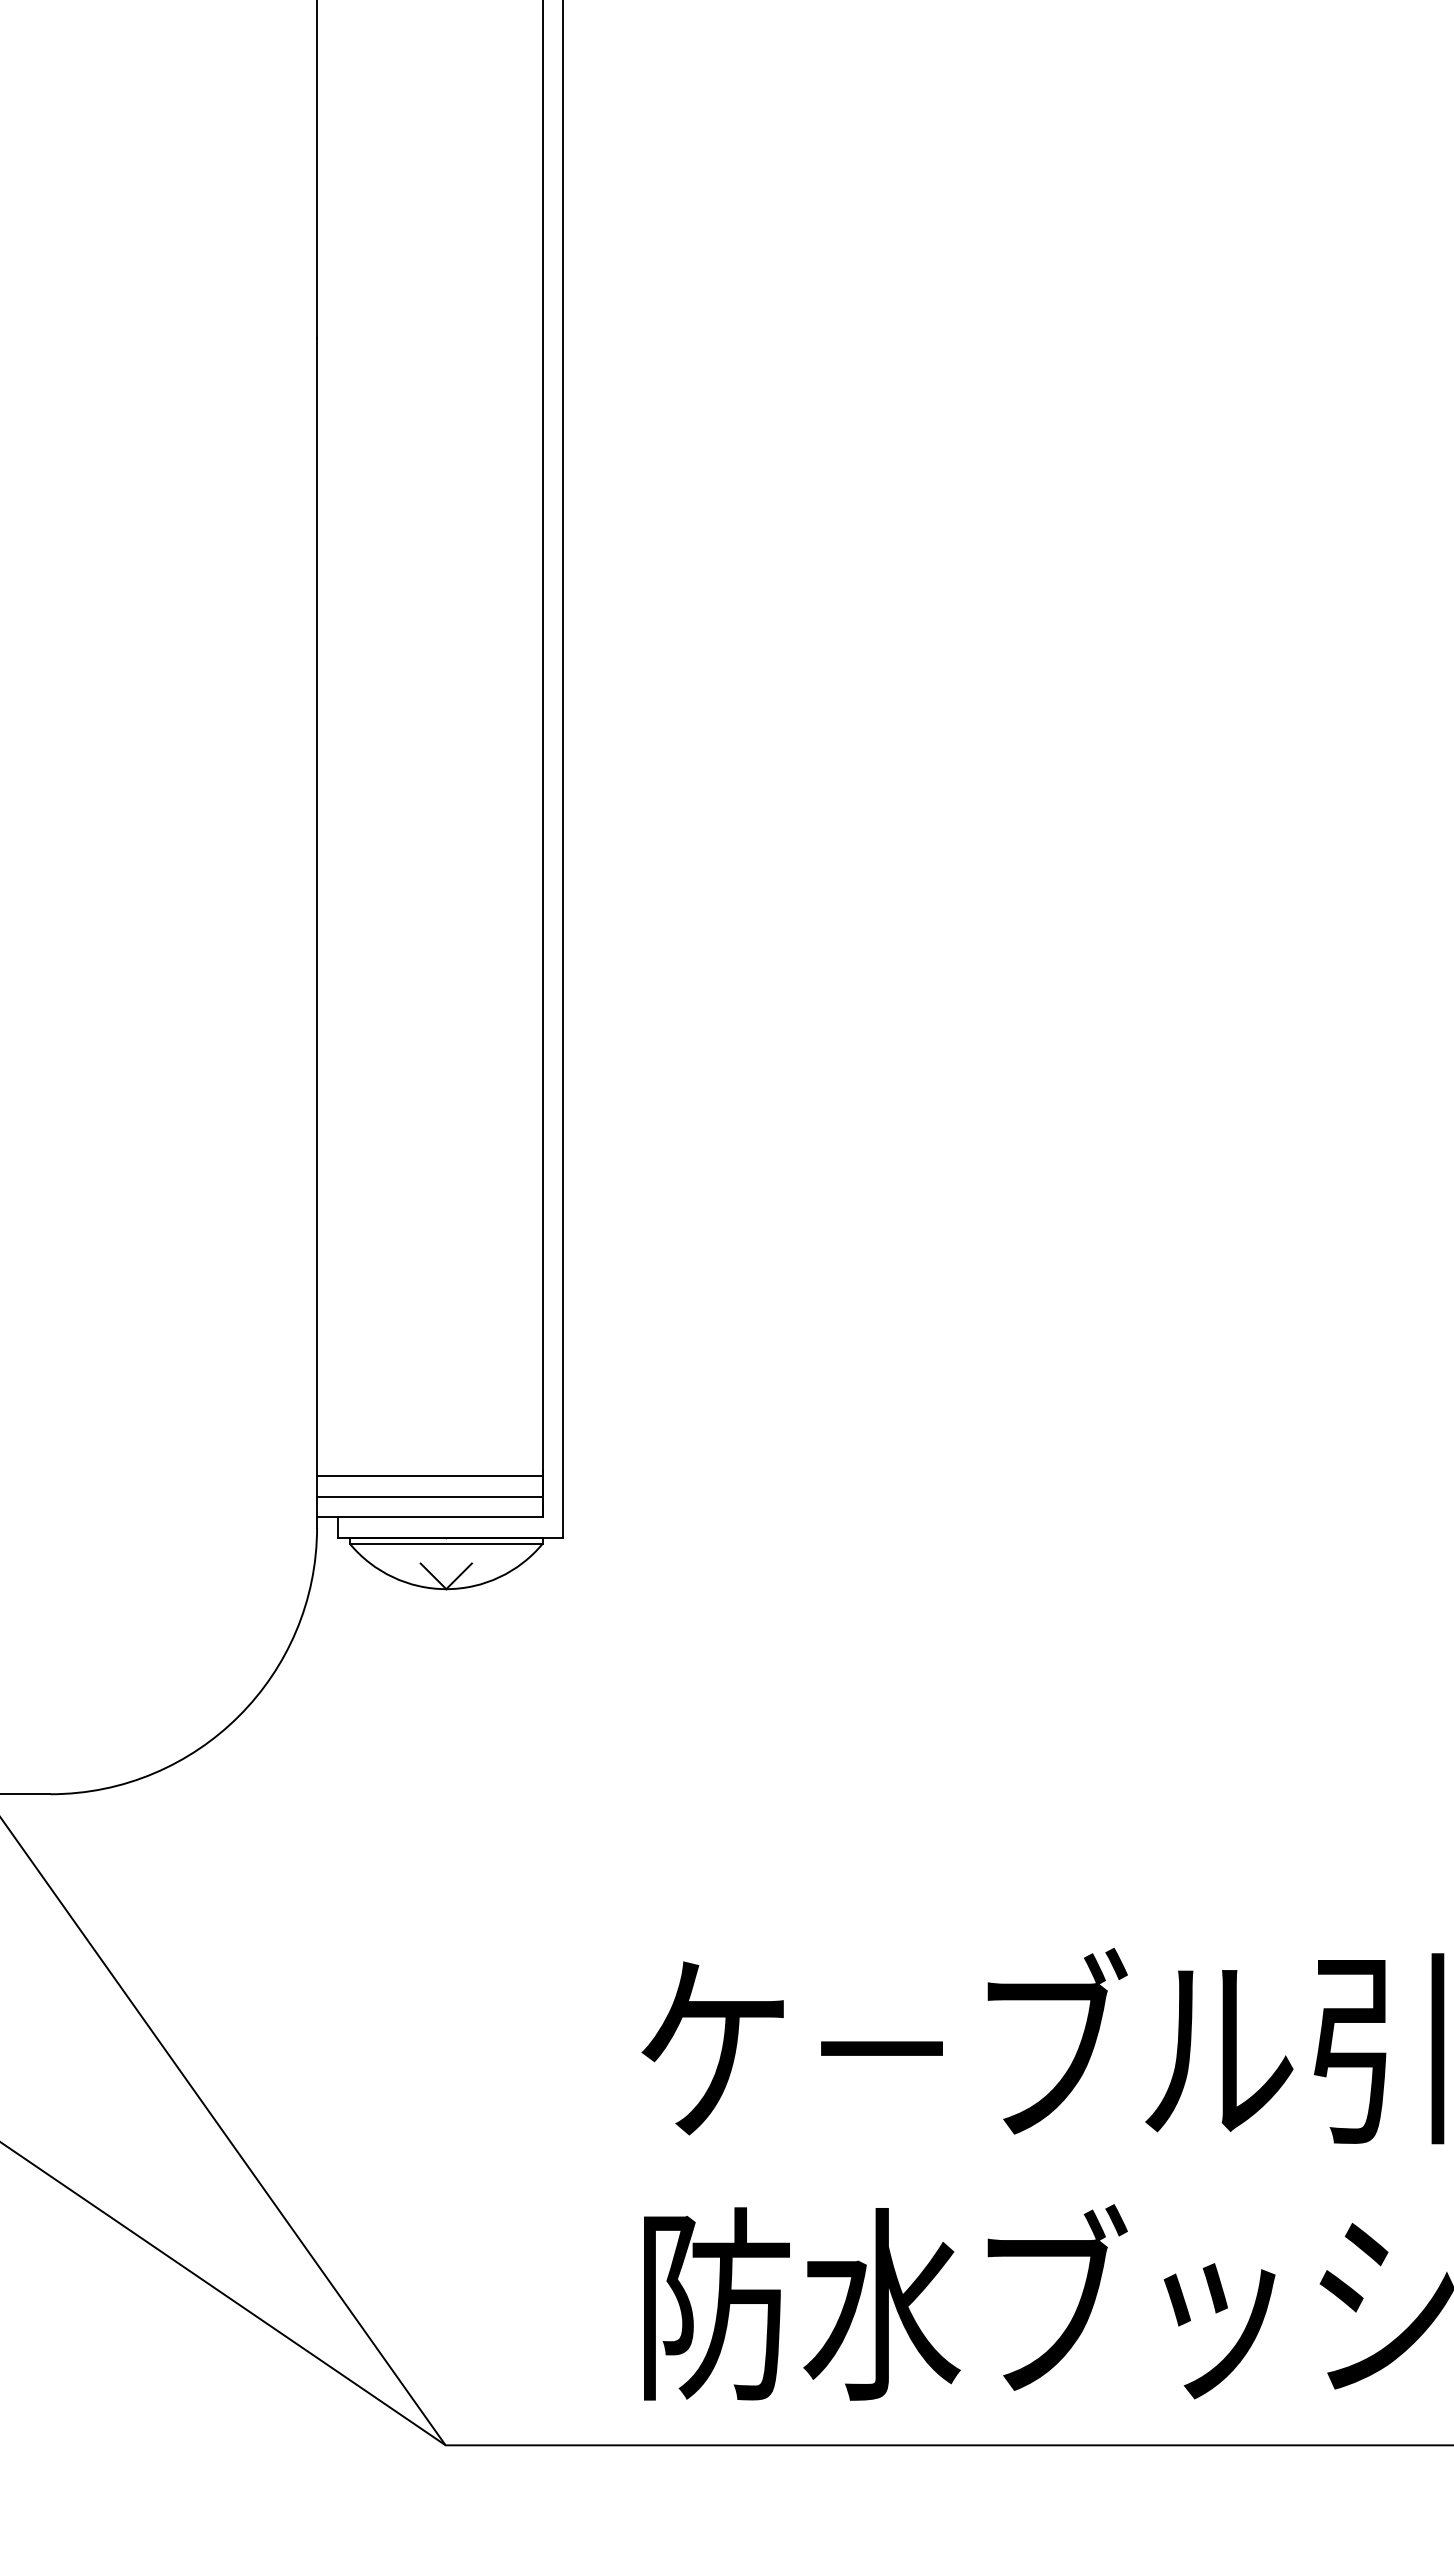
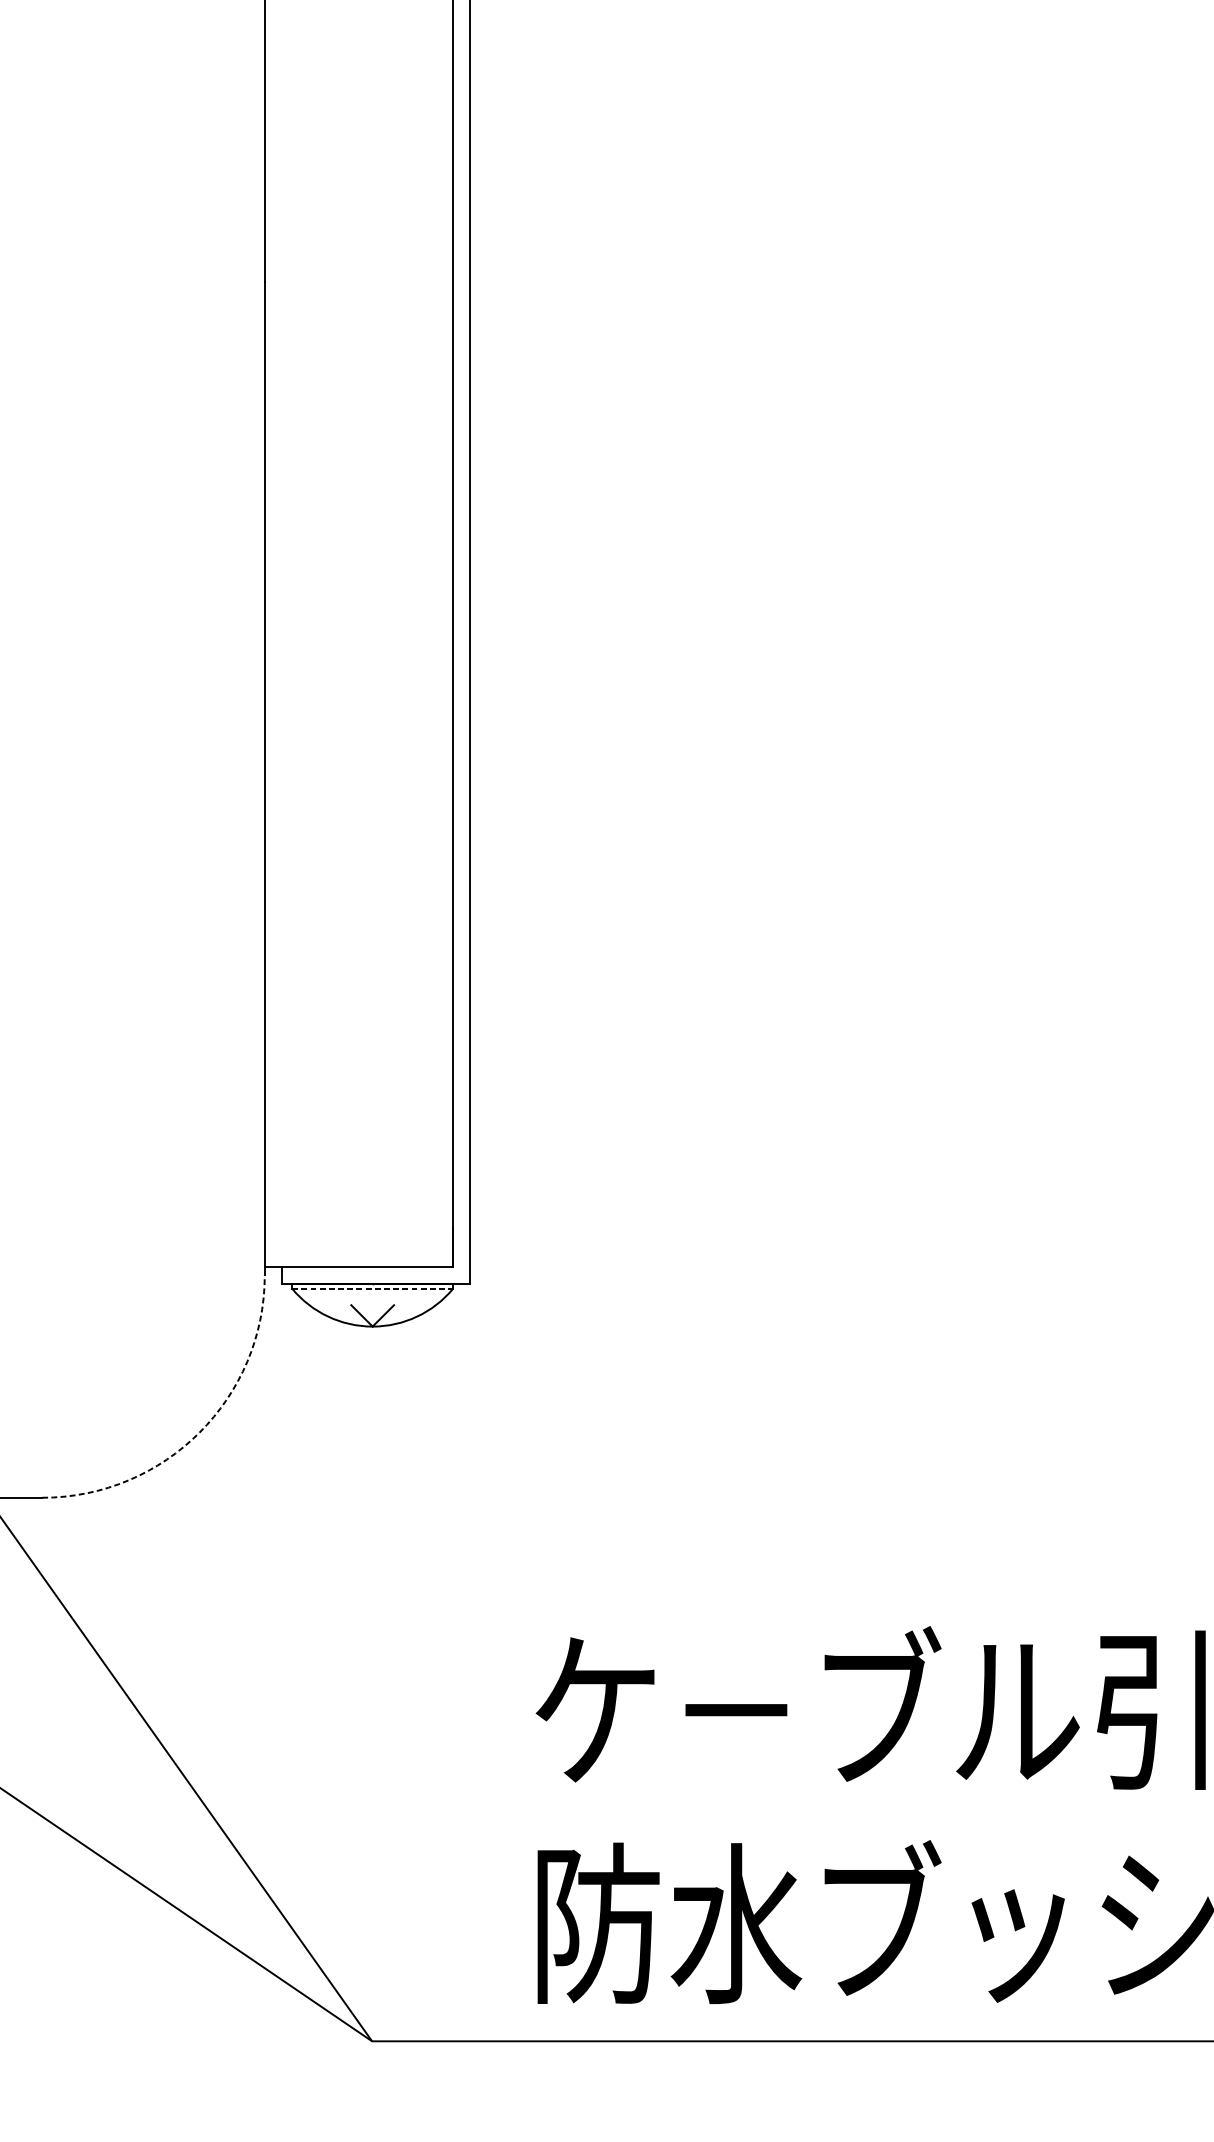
line: (429, 1476) -> (358, 1232), removed
line: (429, 1496) -> (358, 1249), removed
line: (446, 1543) -> (372, 1288), solid -> dashed
arc: (239, 1716) -> (200, 1432), solid -> dashed

